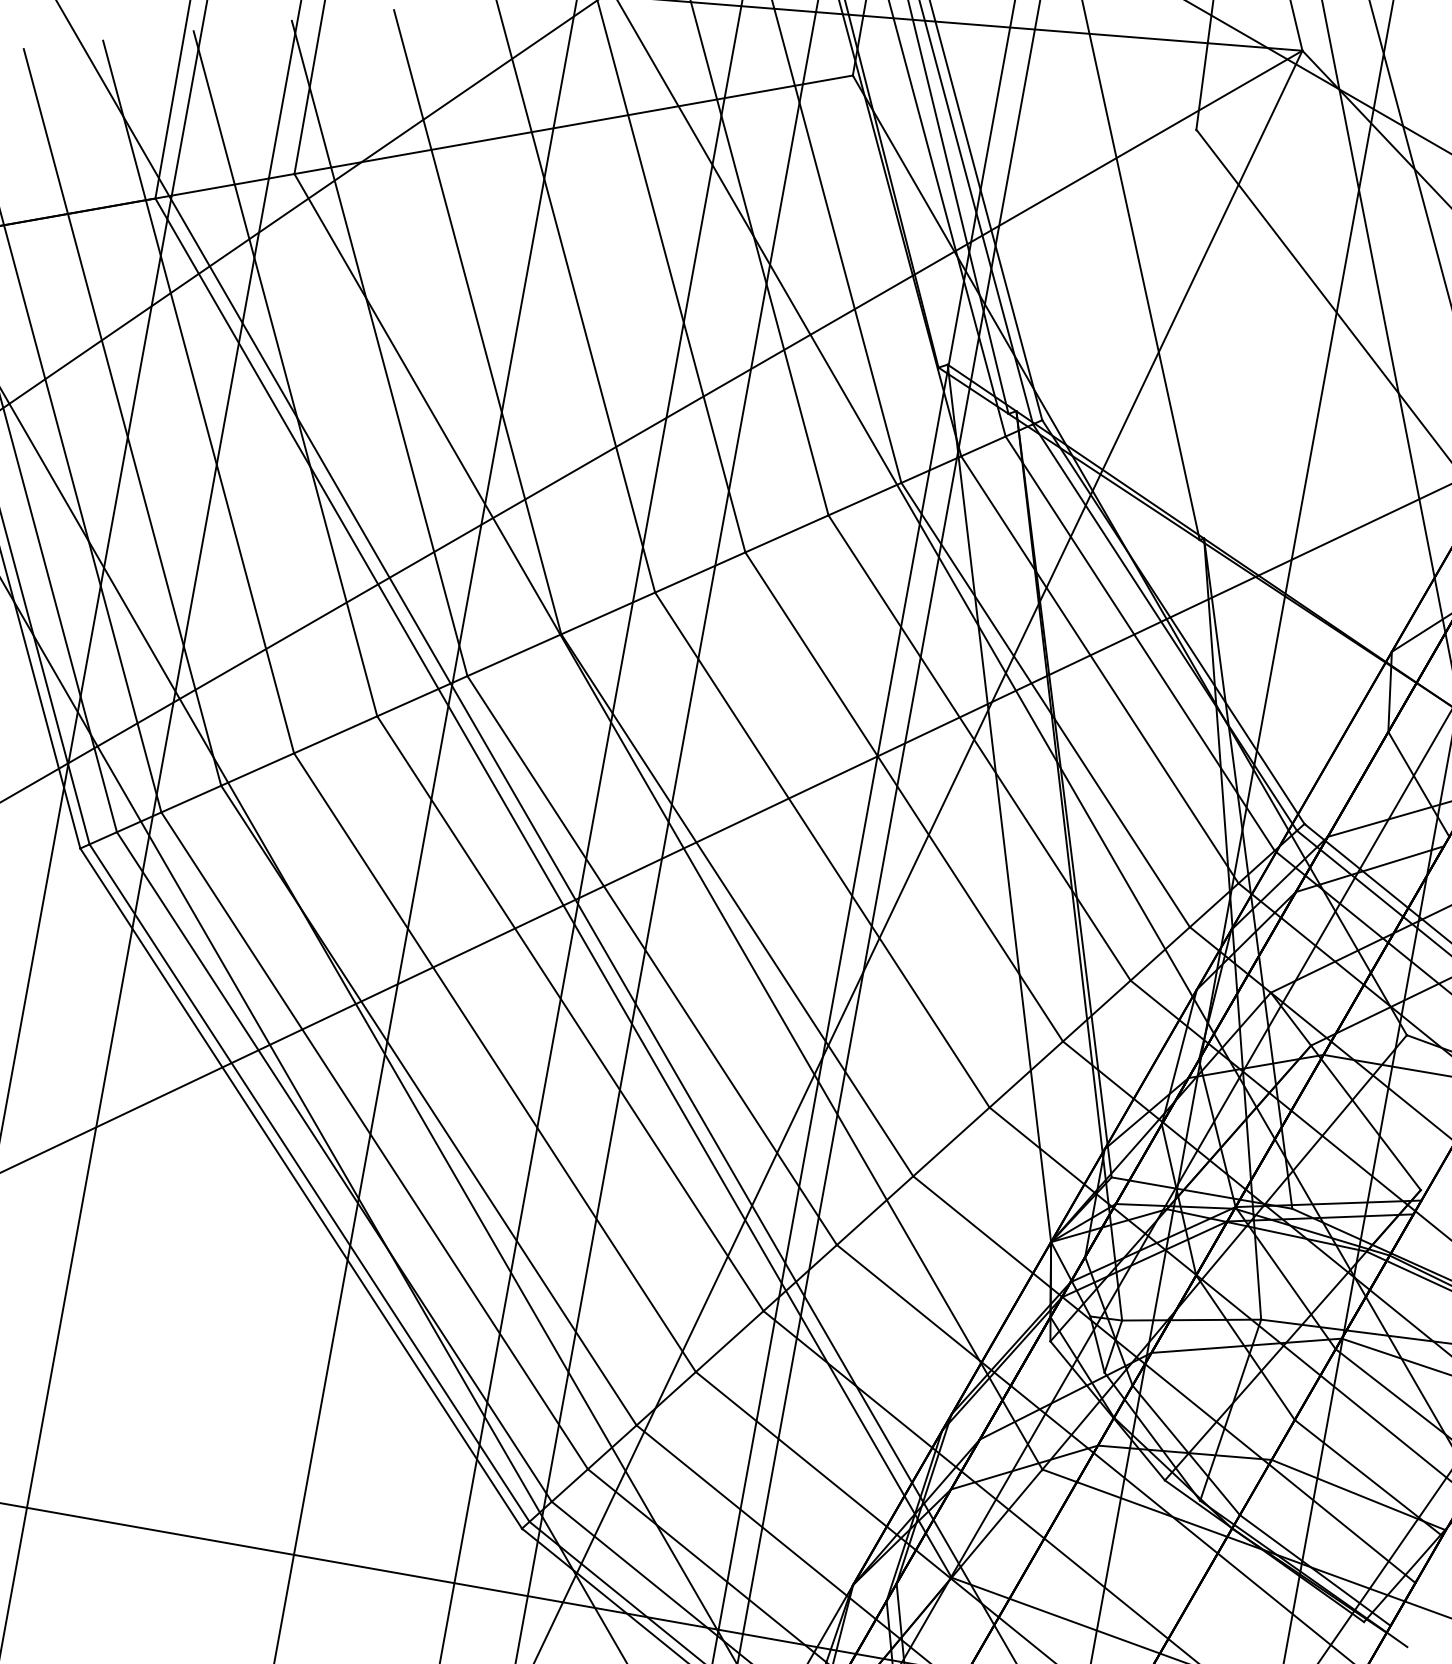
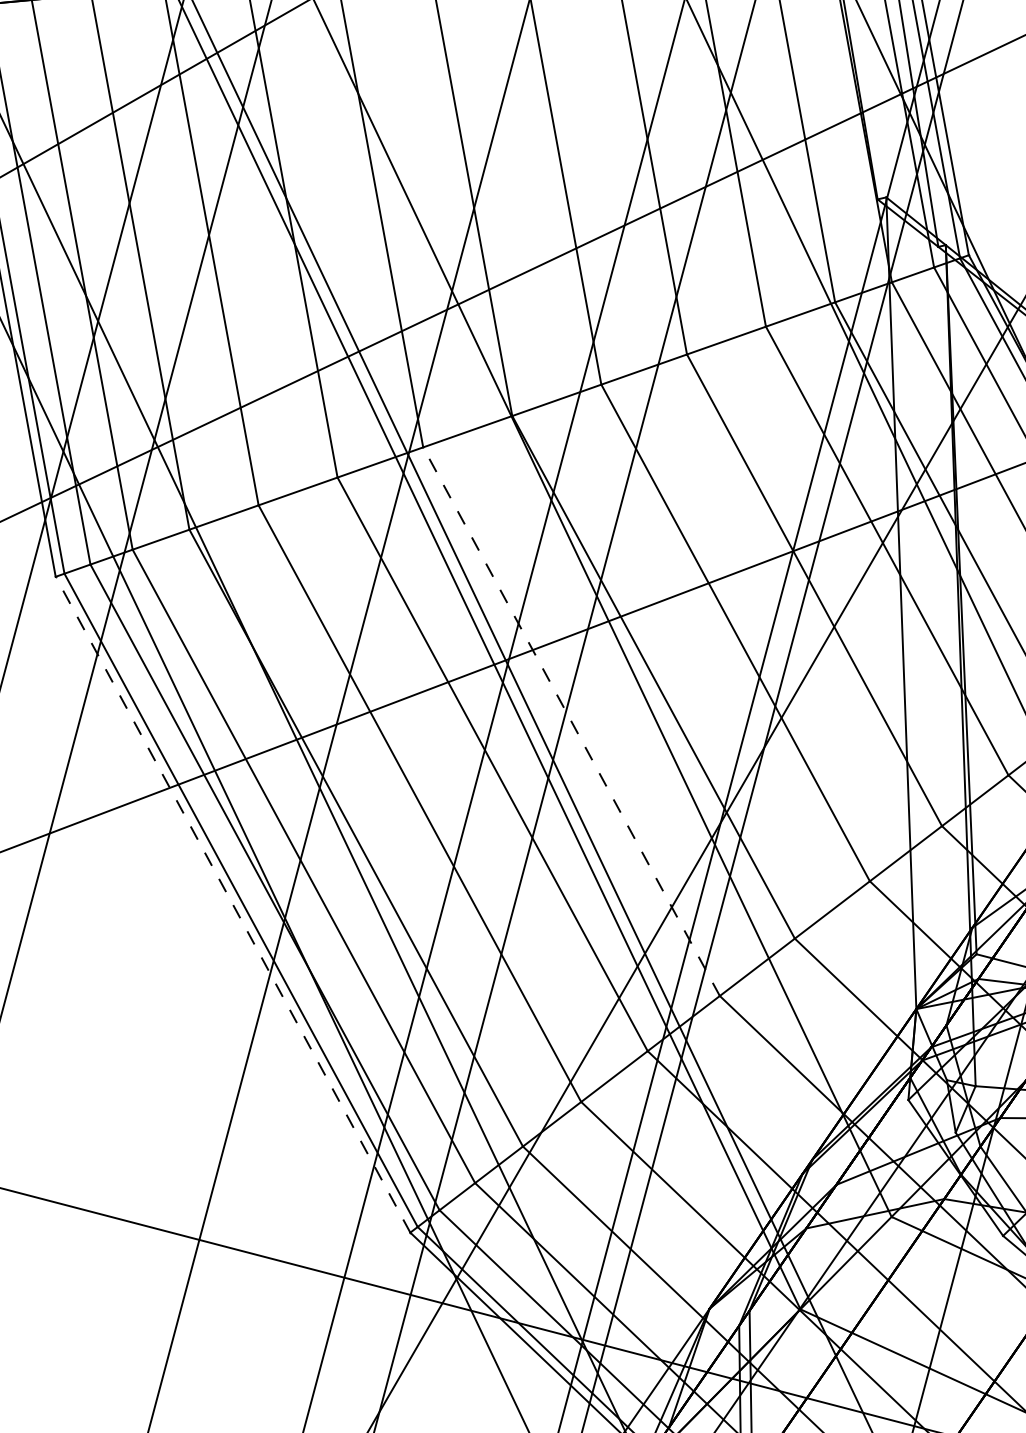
line: (651, 960) -> (570, 721), solid -> dashed
line: (300, 1188) -> (232, 904), solid -> dashed

